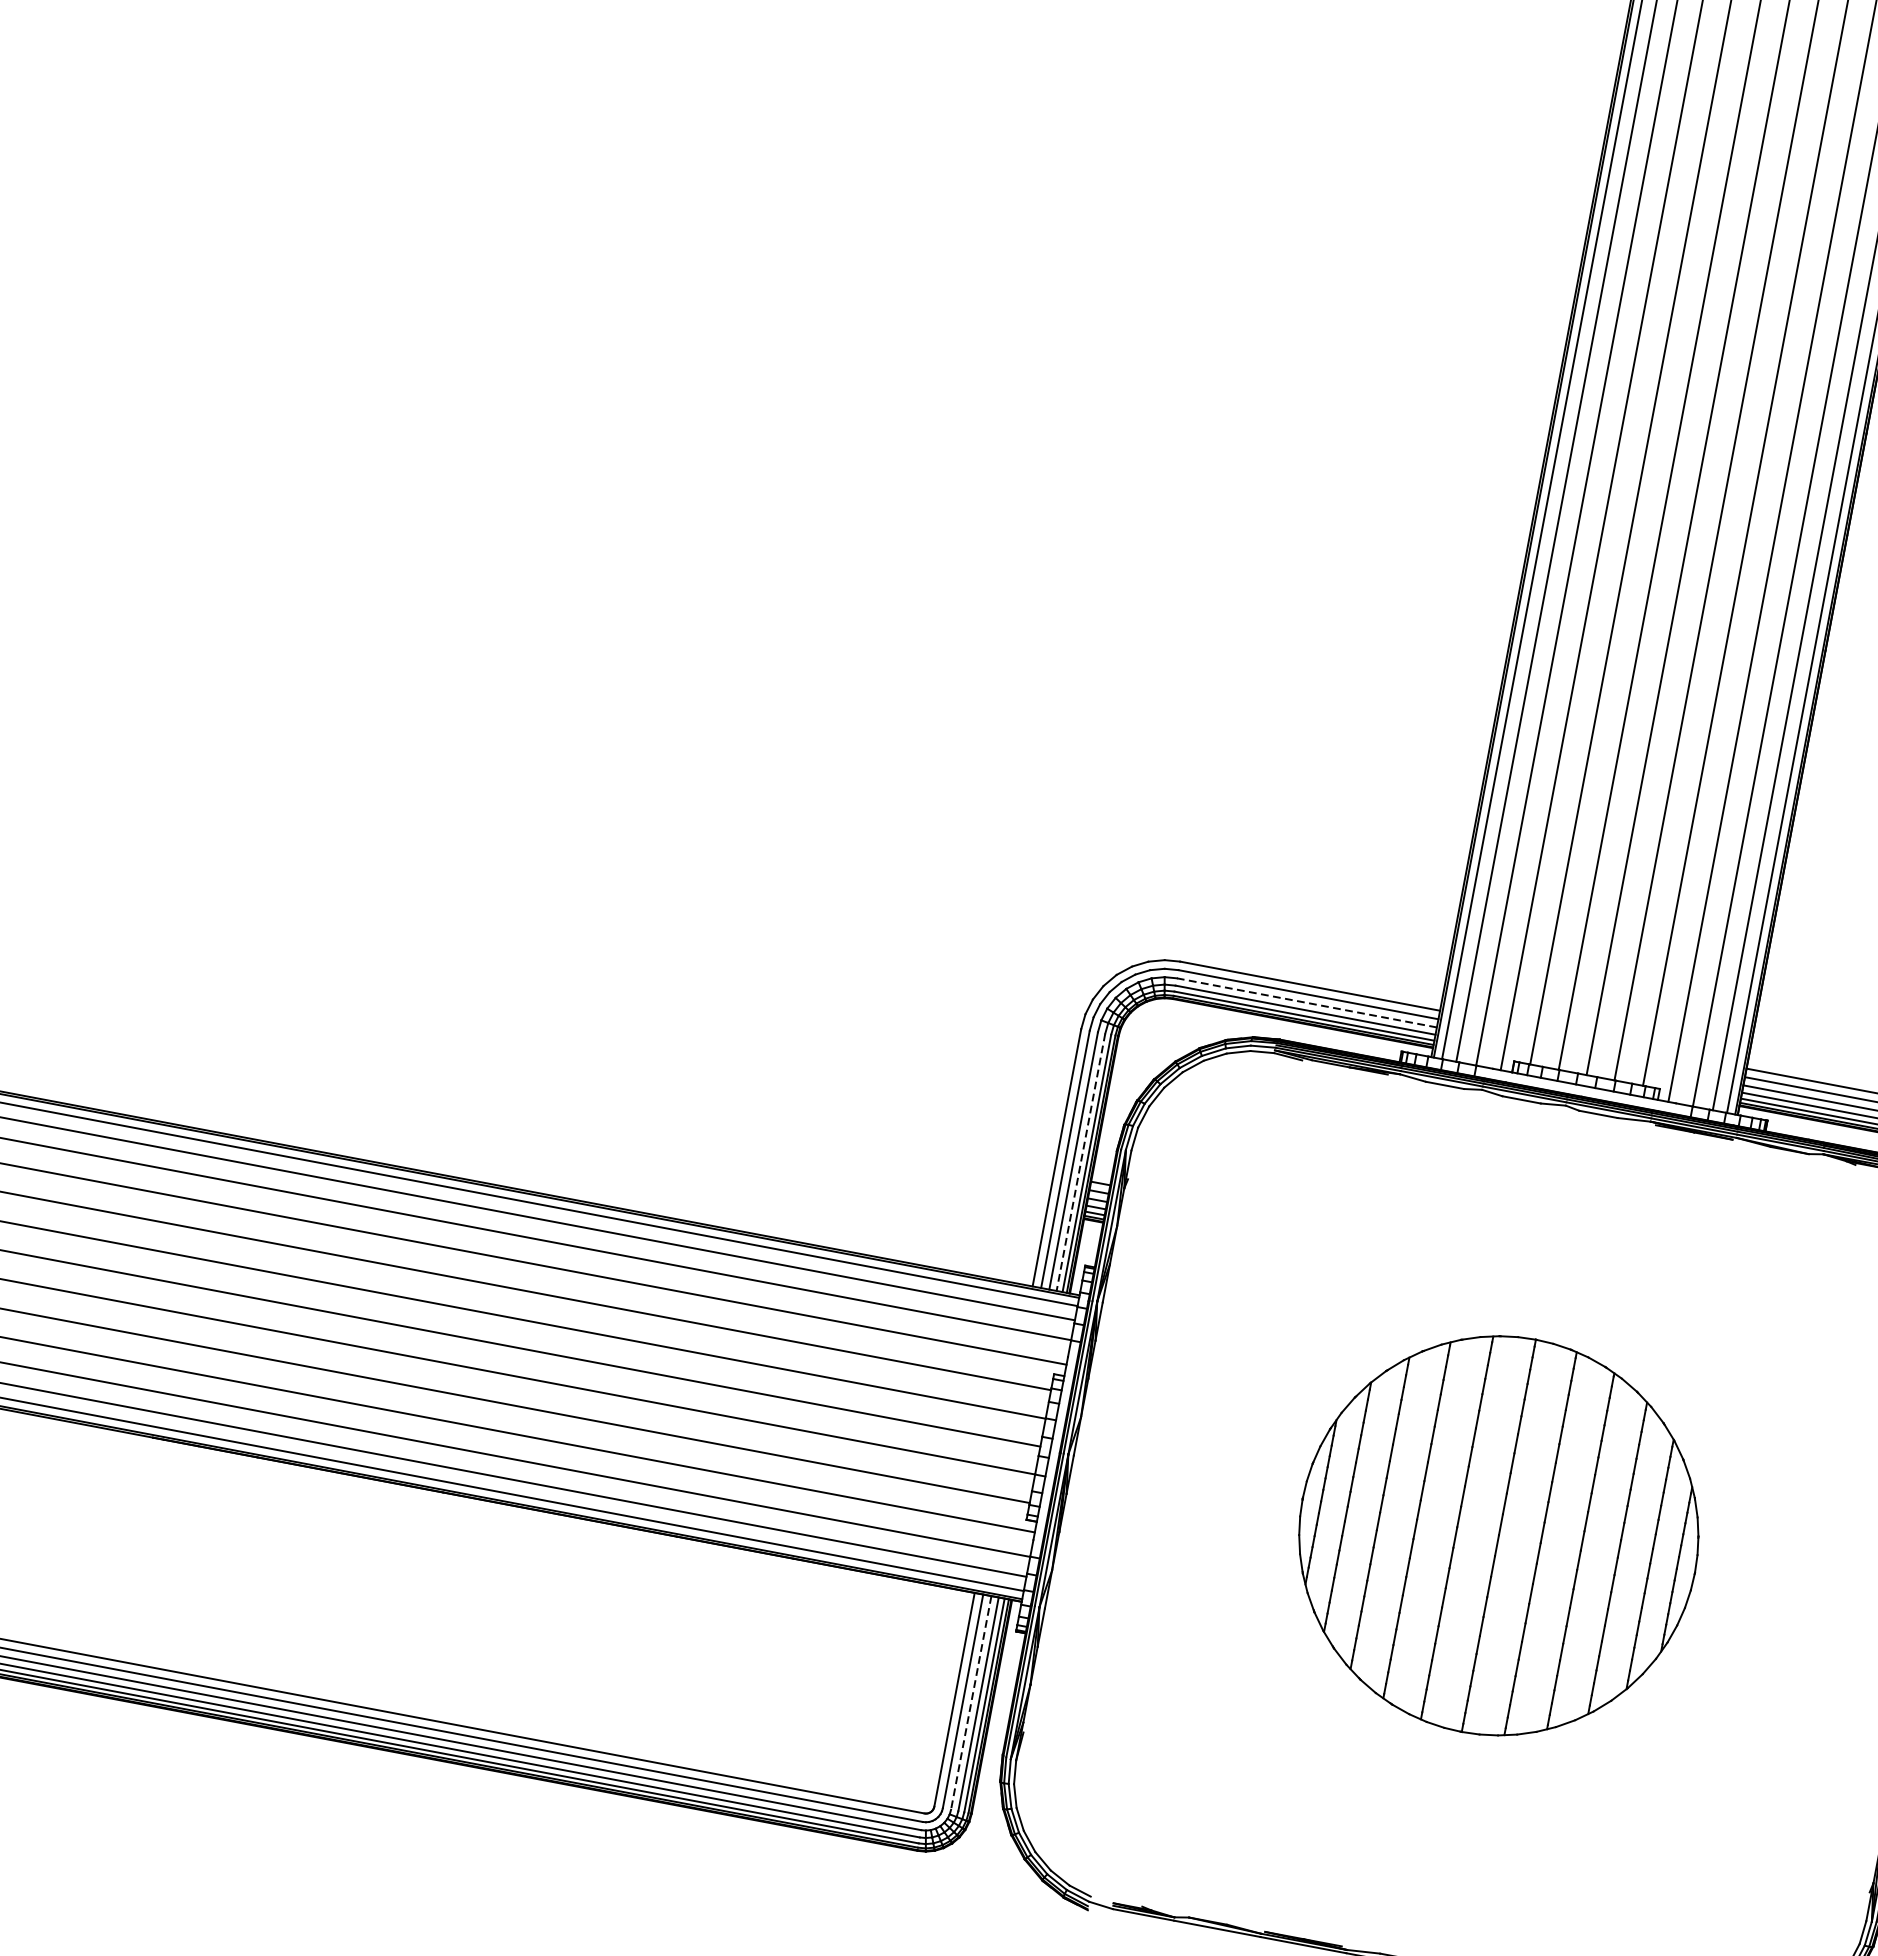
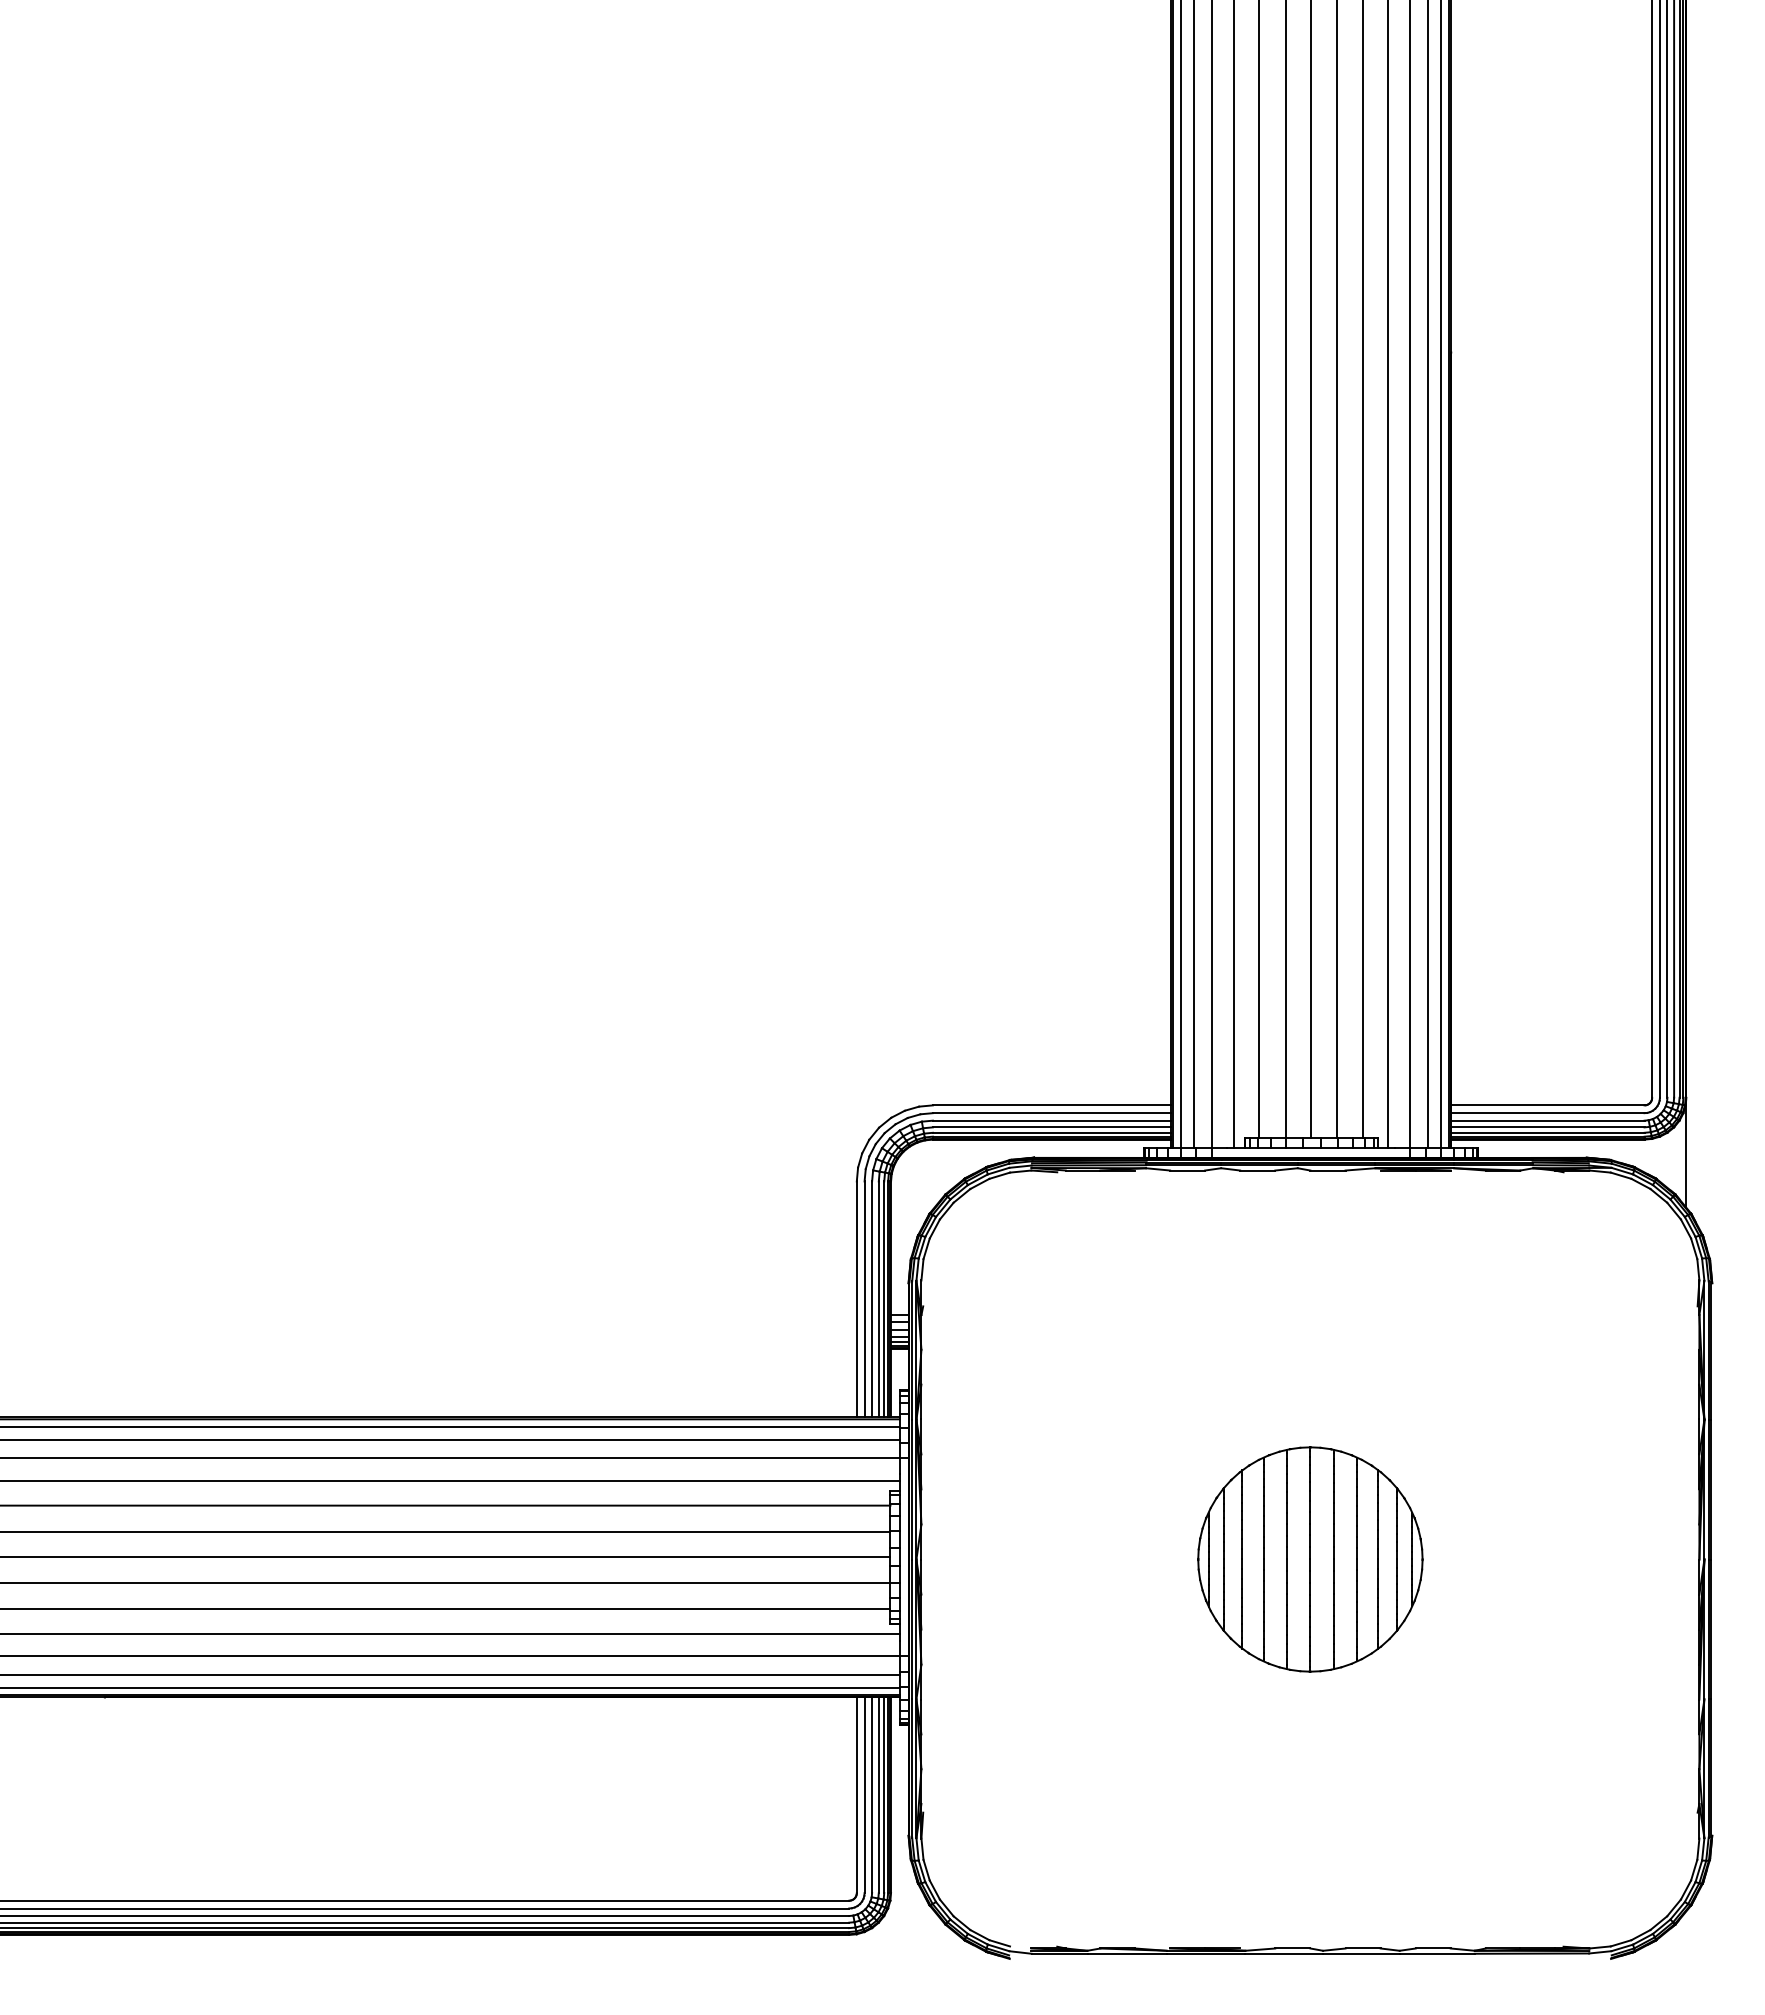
line: (1306, 1002) -> (1051, 1120), dashed -> solid
line: (1080, 1162) -> (878, 1299), dashed -> solid
part: (1498, 1535) -> (1310, 1559), size x0.62
line: (971, 1703) -> (872, 1795), dashed -> solid

